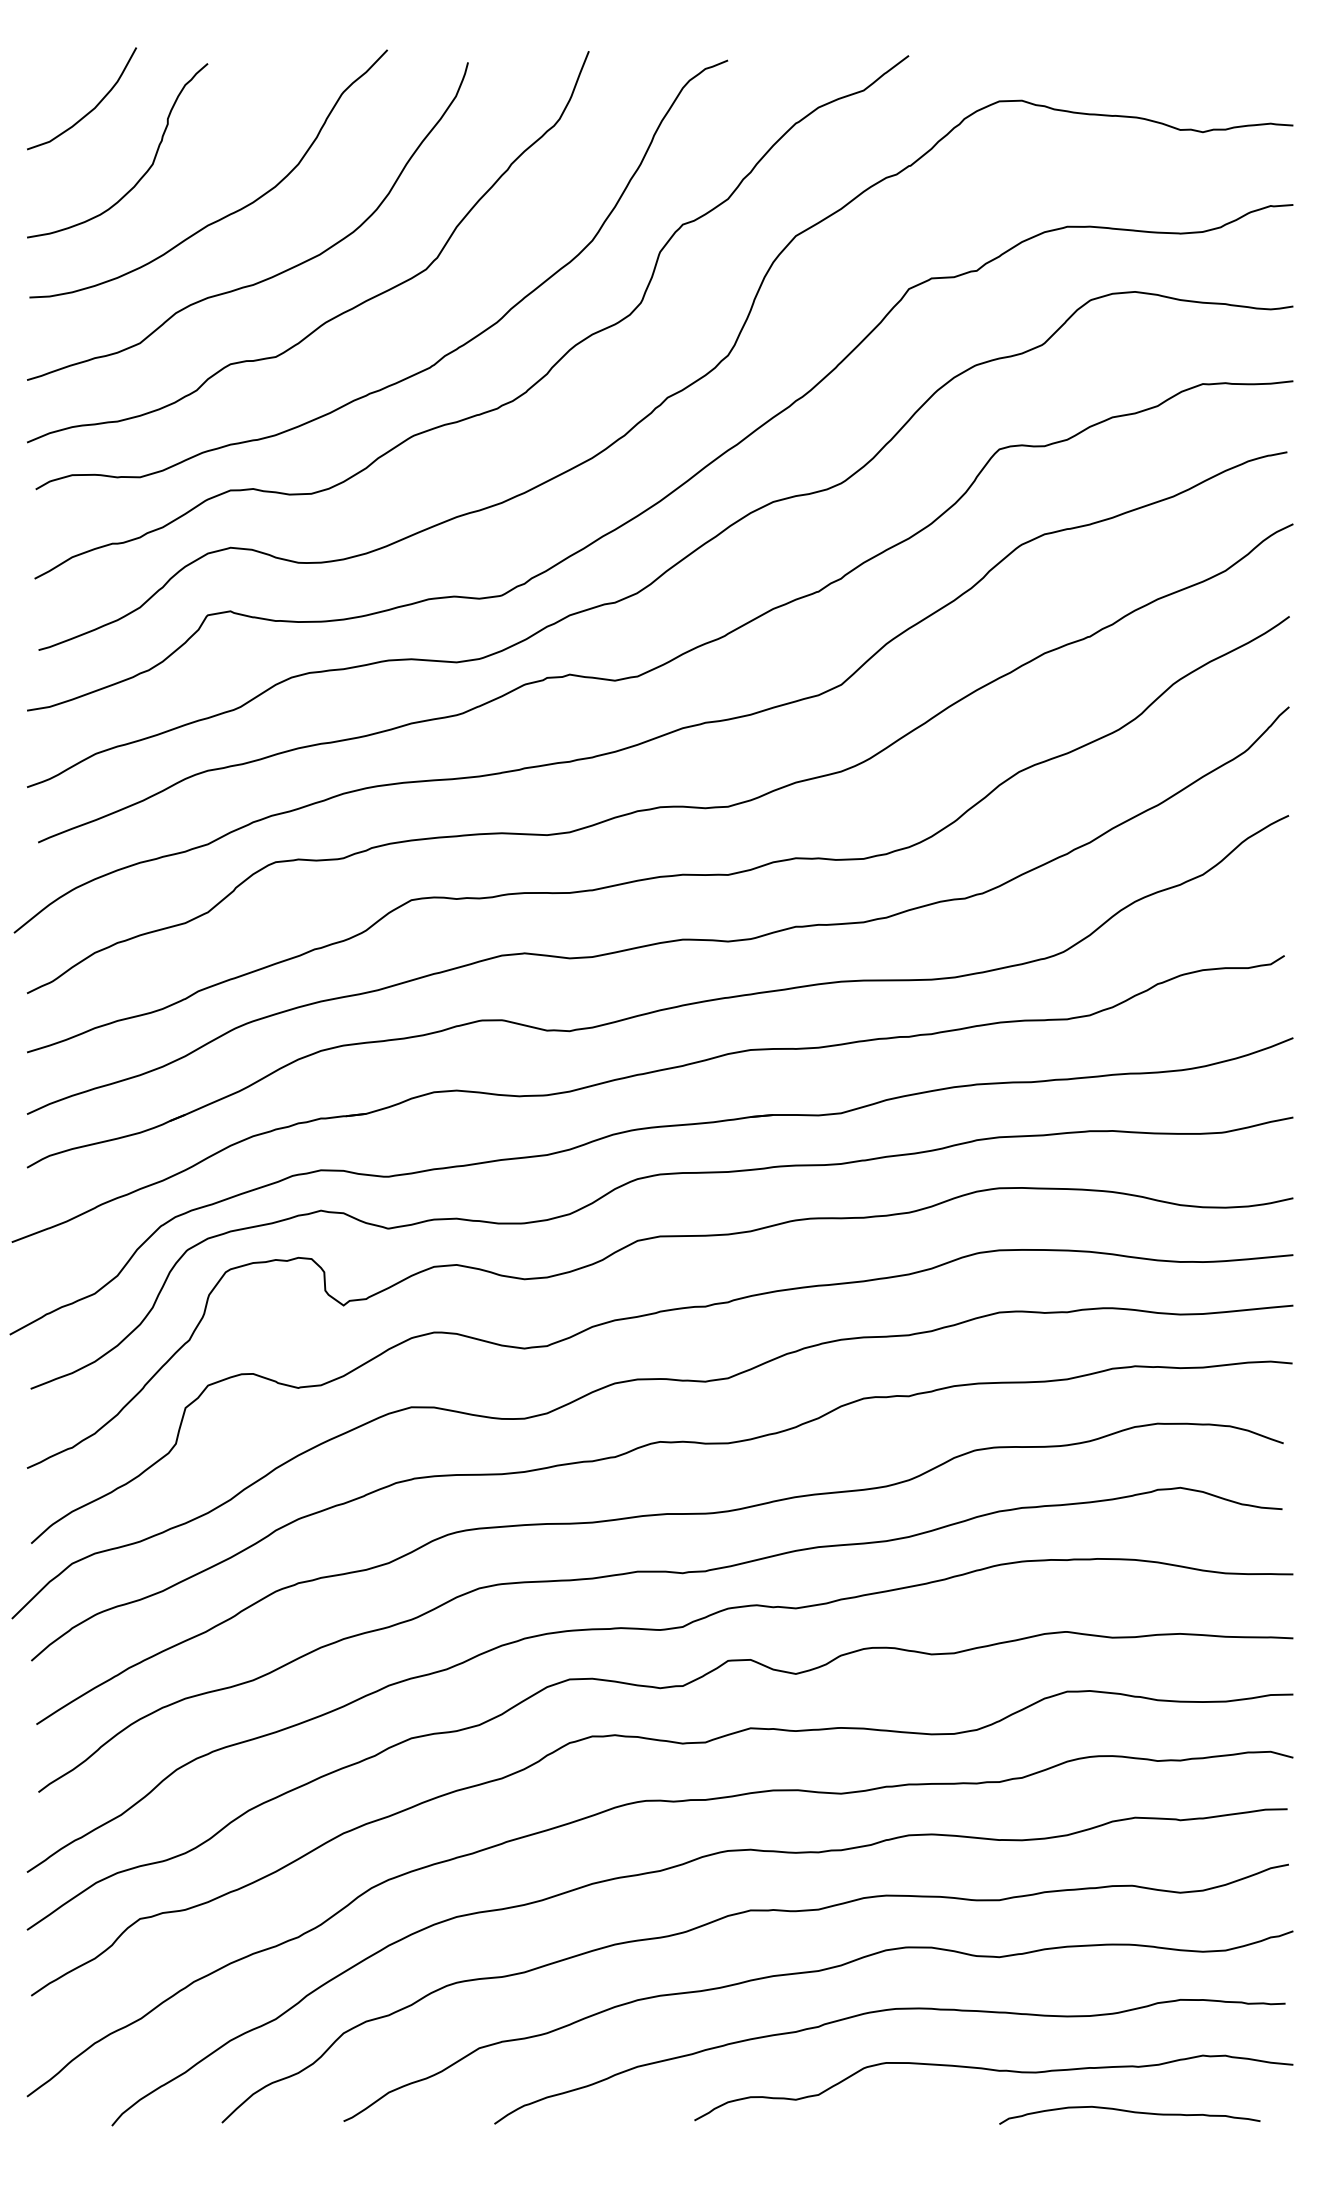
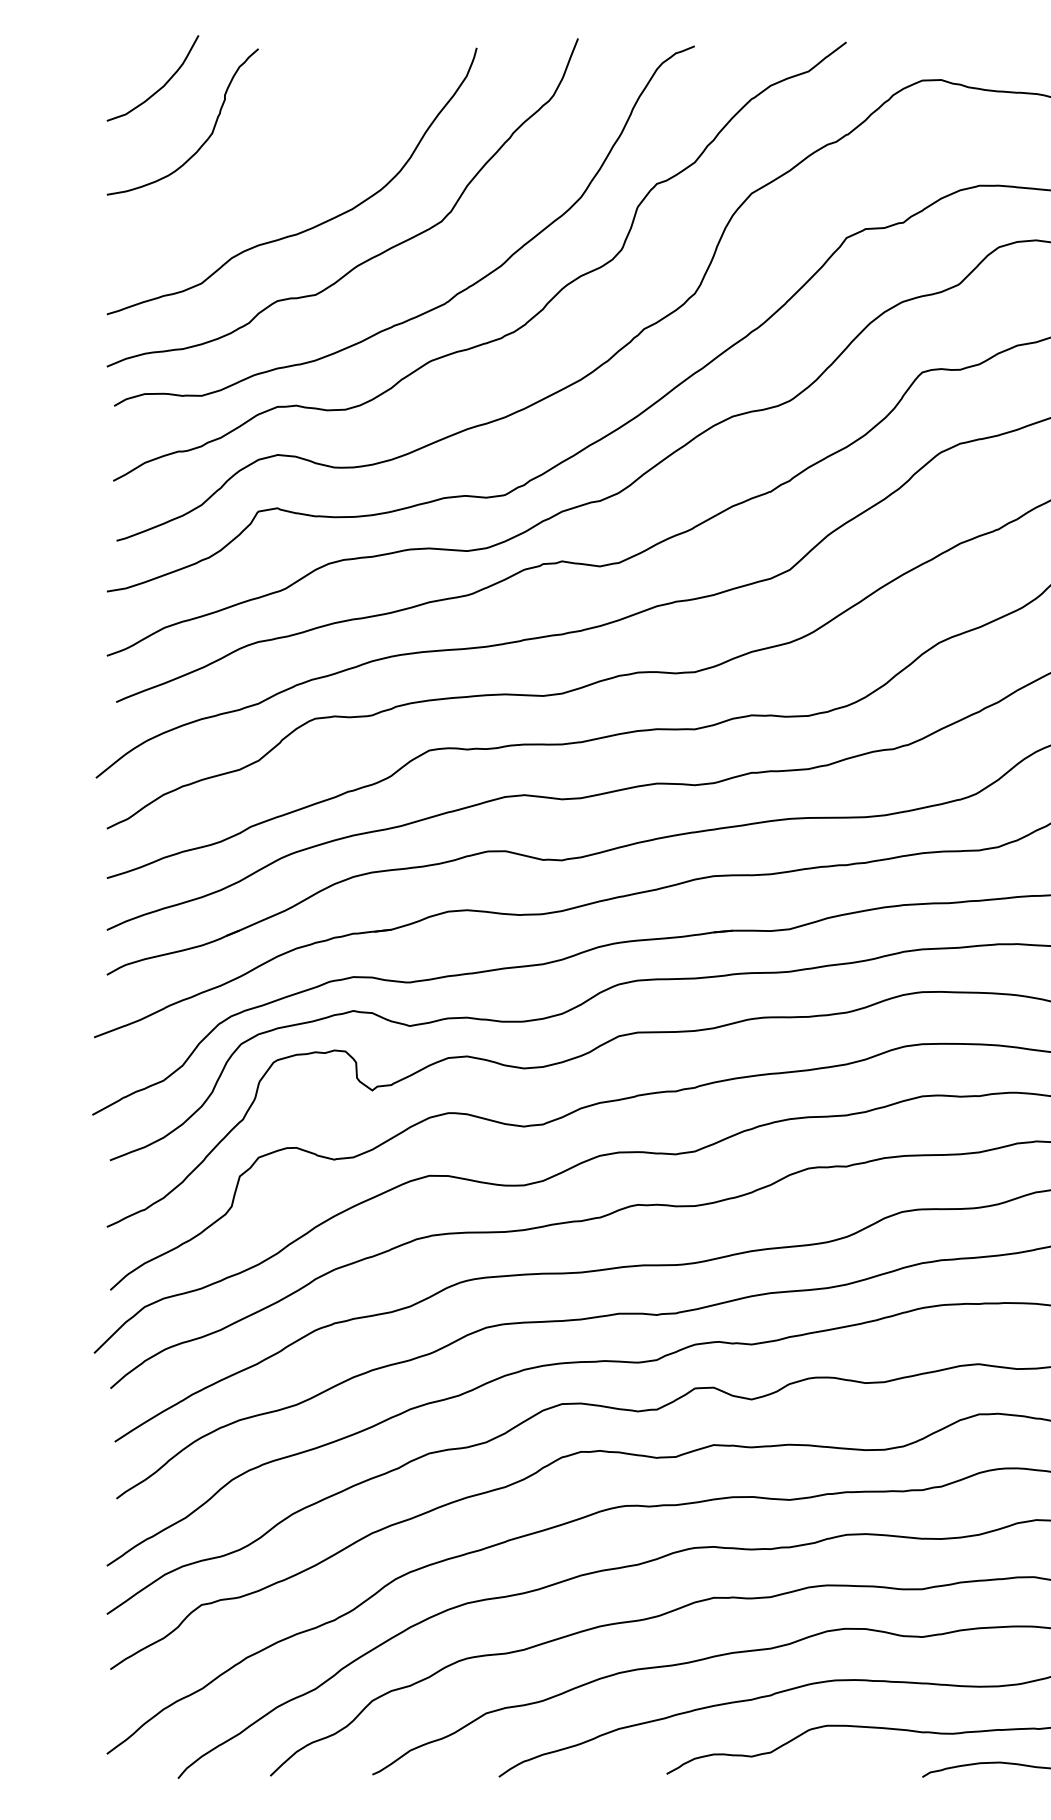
curve: (229, 213) -> (276, 174), removed

